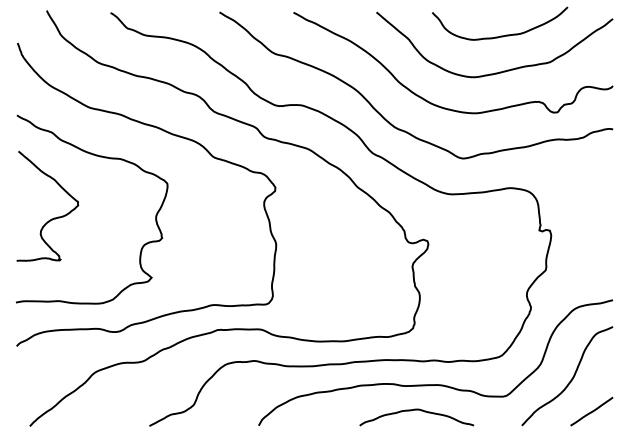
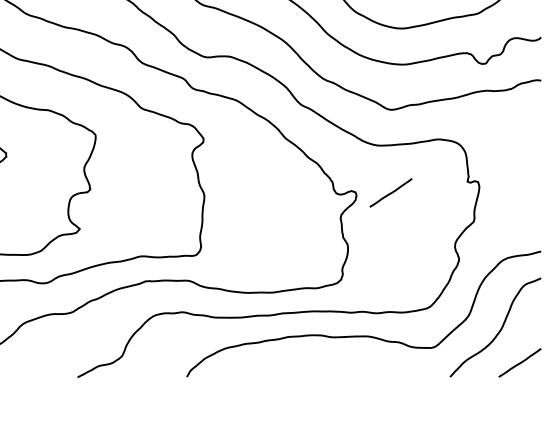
line: (462, 241) -> (390, 192), added
curve: (416, 410) -> (344, 361), removed

